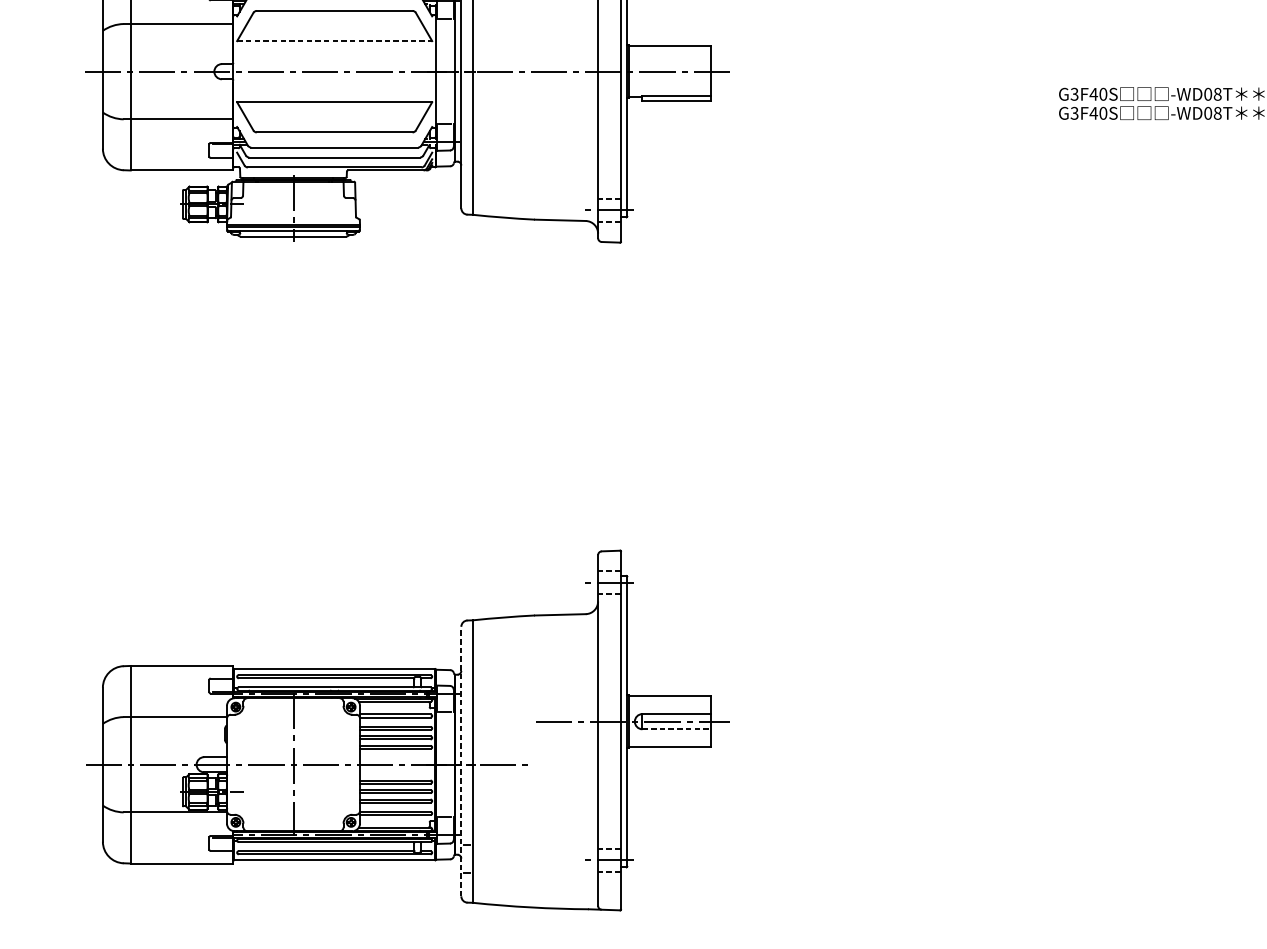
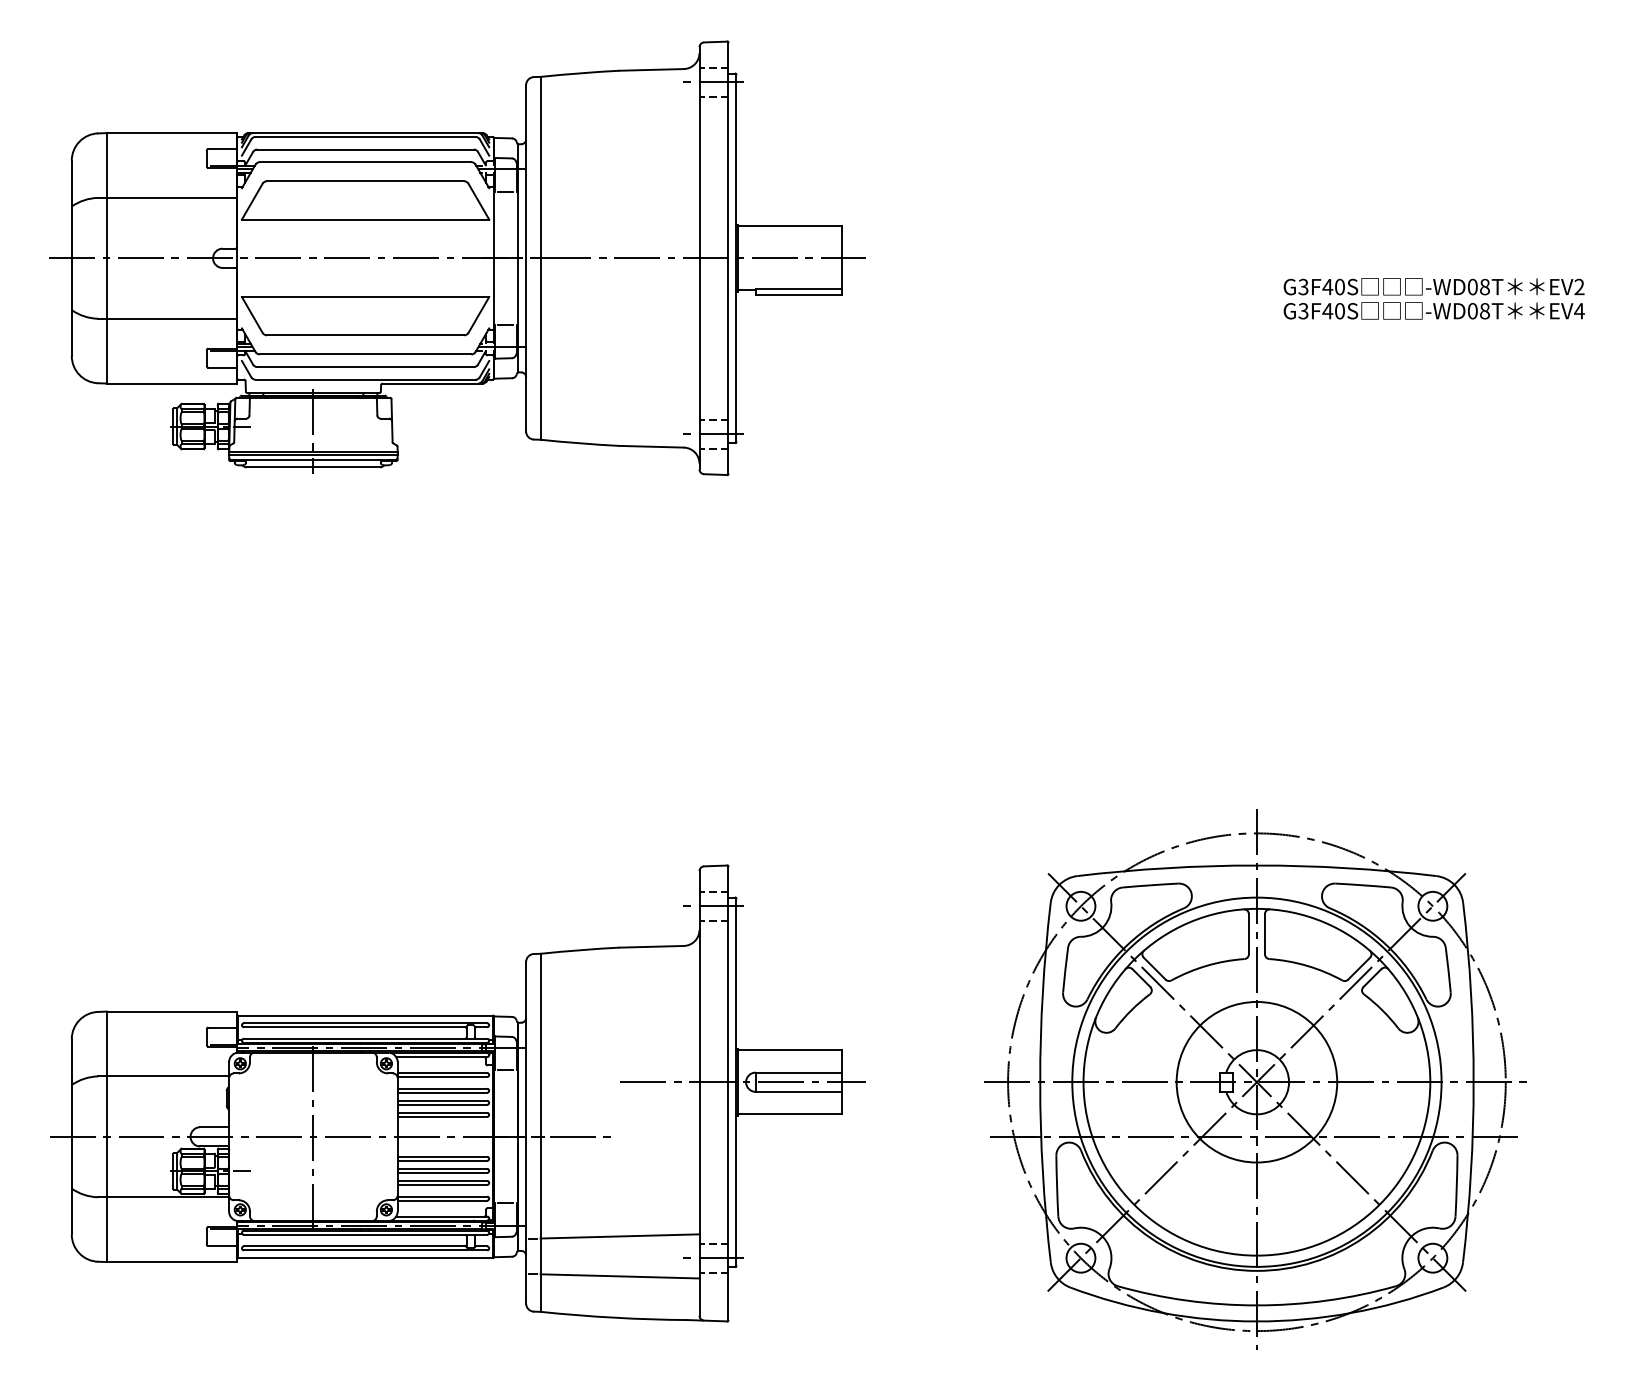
line: (334, 41) -> (365, 219), dashed -> solid
part: (1036, 719) -> (1255, 1079), added
line: (676, 728) -> (799, 1091), dashed -> solid
line: (461, 761) -> (526, 1132), dashed -> solid
line: (534, 843) -> (619, 1236), added
line: (534, 874) -> (619, 1276), added

